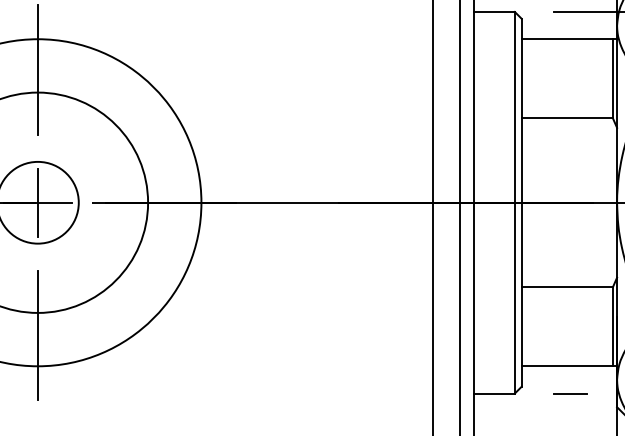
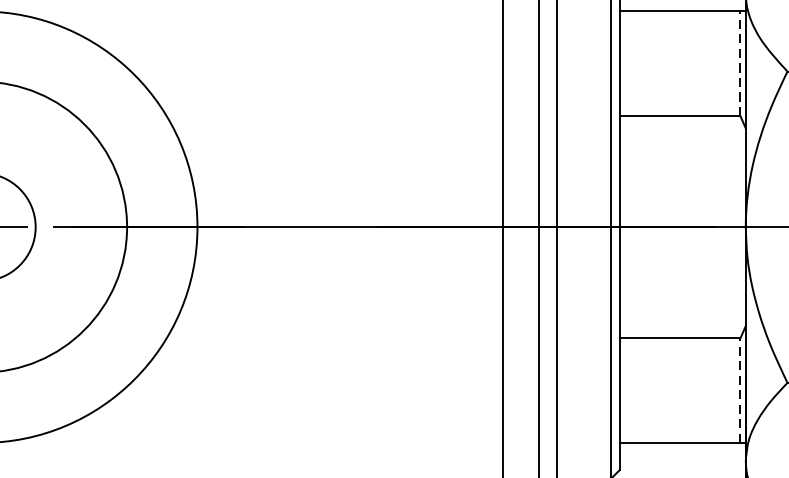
line: (612, 78) -> (739, 63), solid -> dashed
line: (612, 326) -> (739, 390), solid -> dashed

